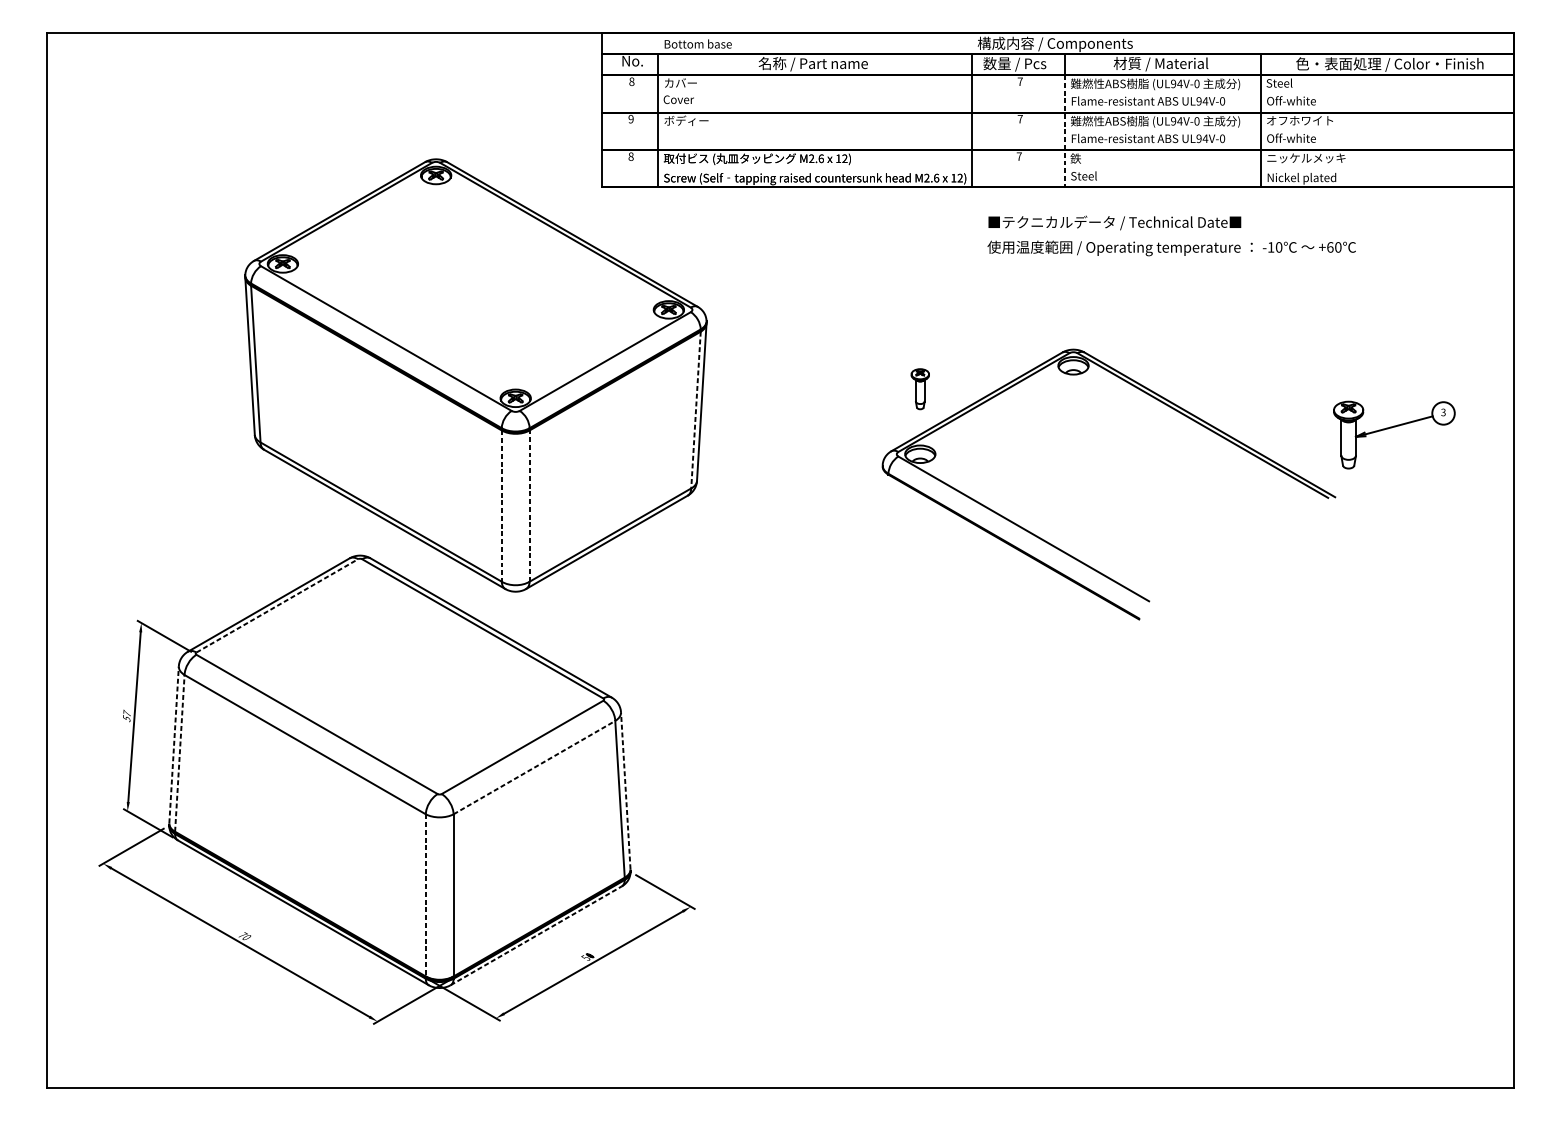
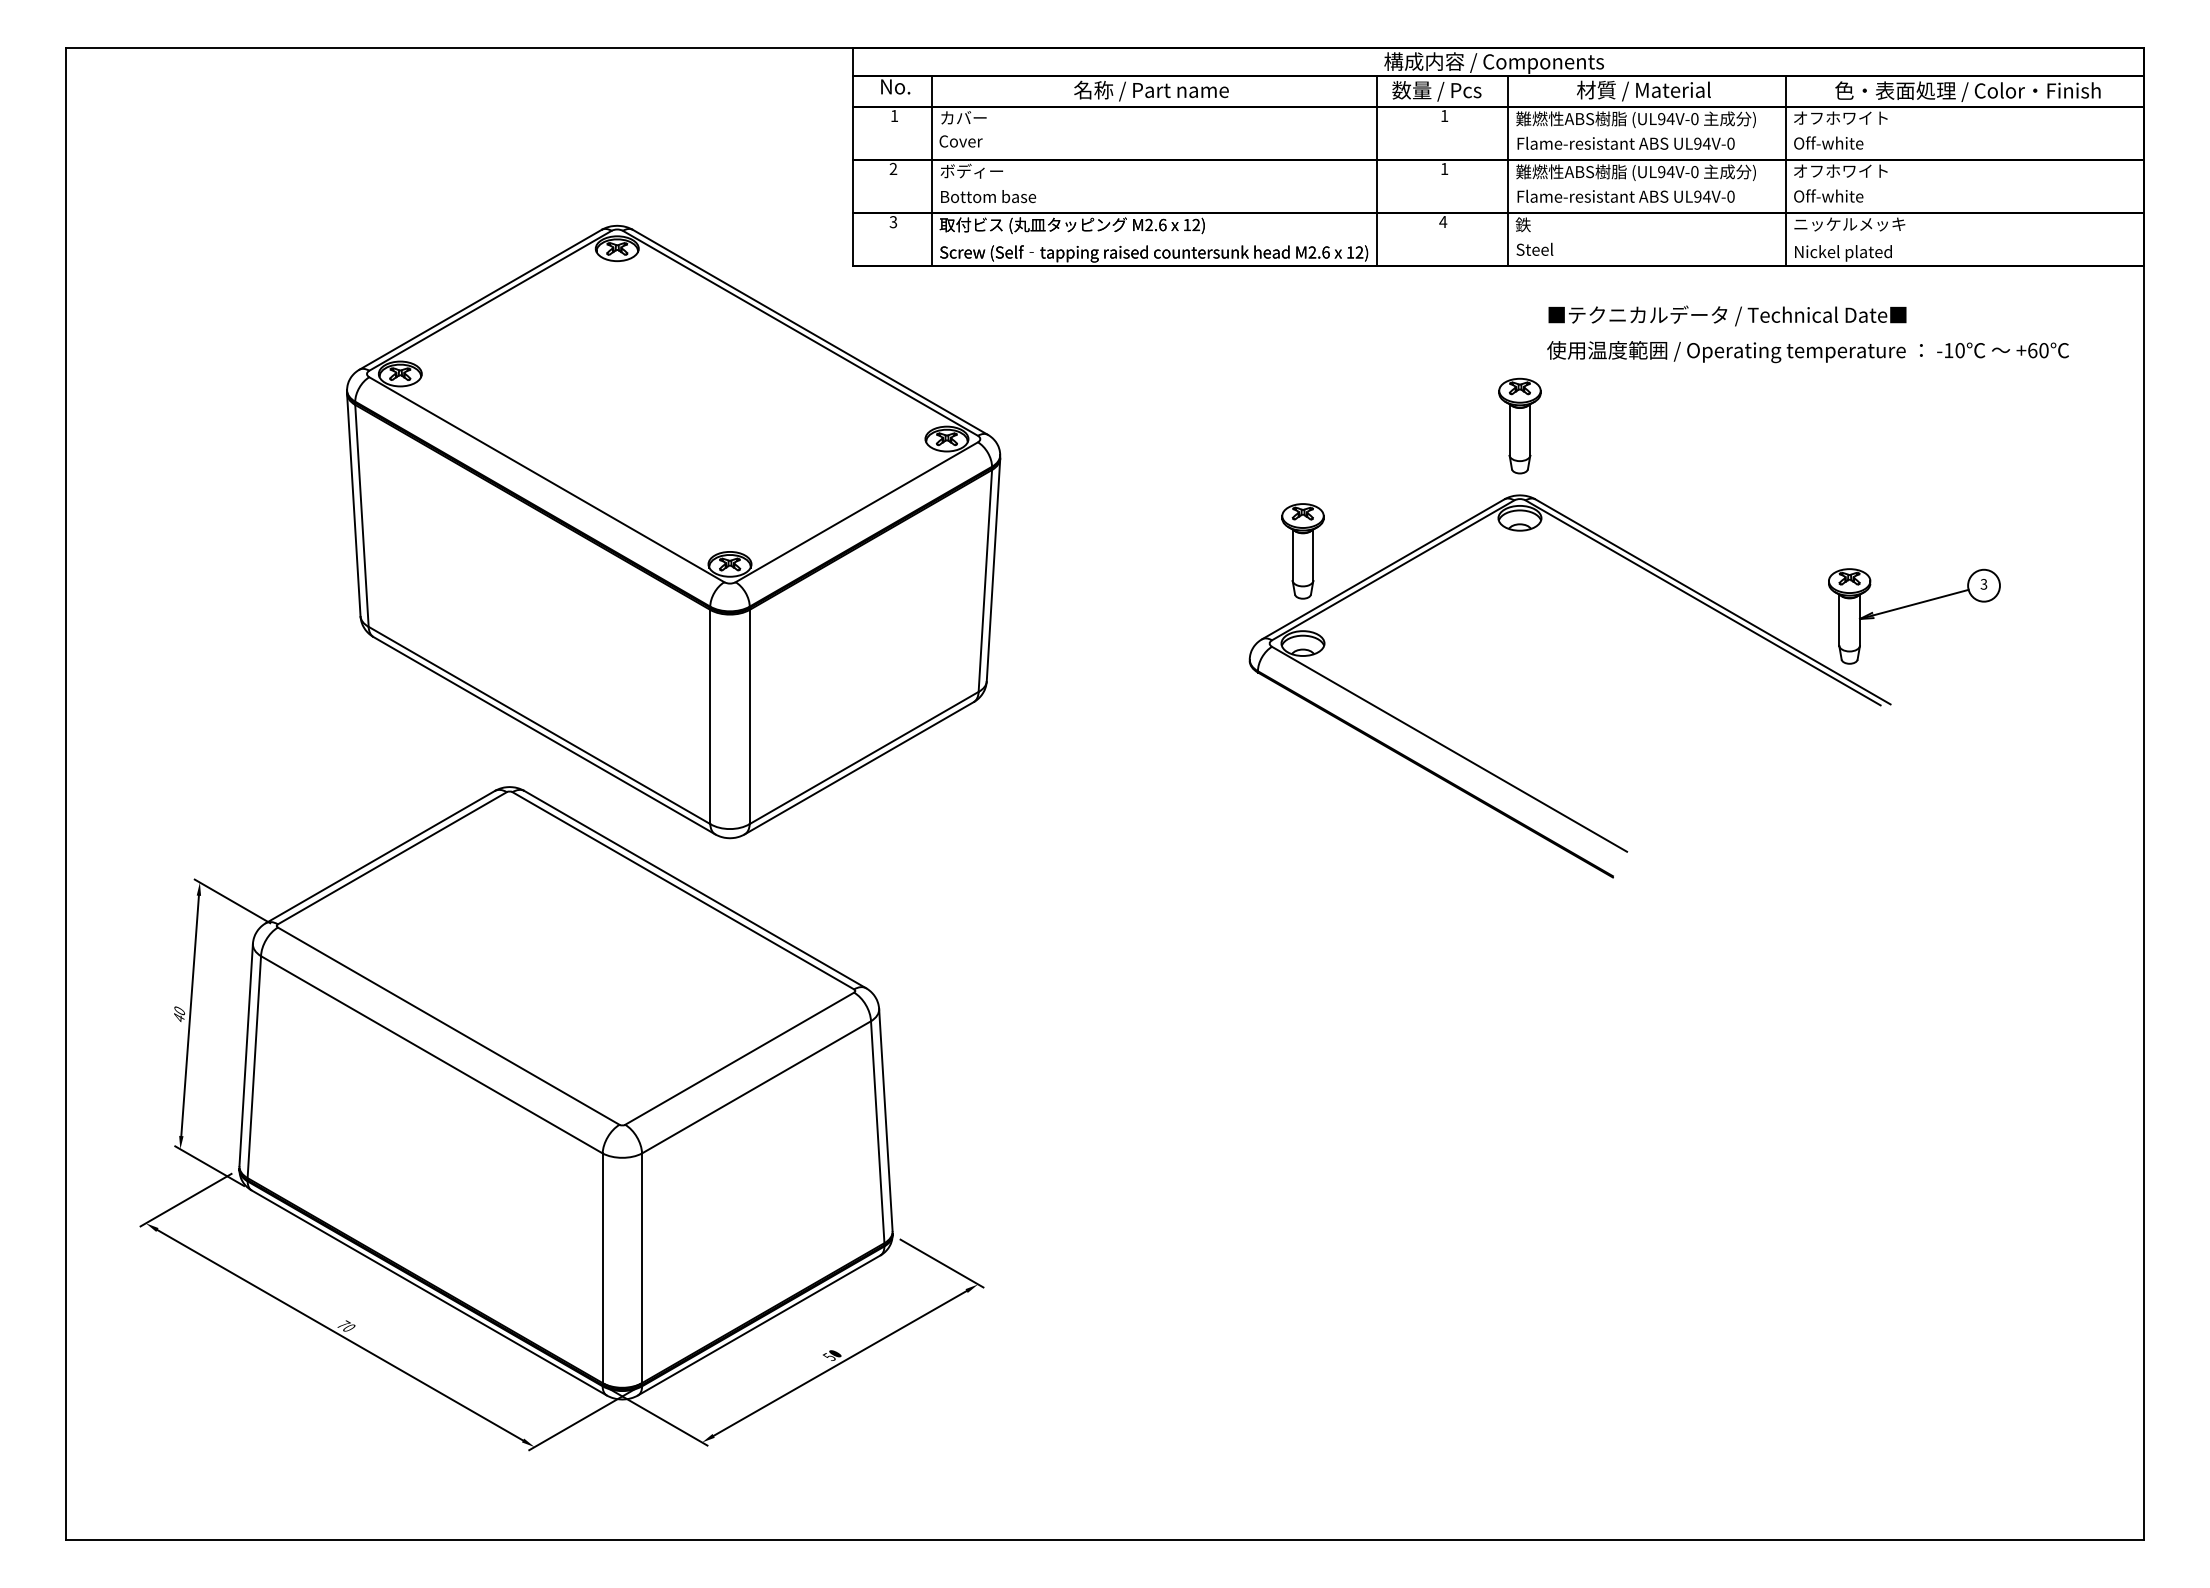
text: (698, 43) -> (988, 196), moved
text: (631, 81) -> (894, 115), 8 -> 1
text: (1020, 81) -> (1444, 115), 7 -> 1
text: (1299, 82) -> (1840, 117), Steel -> オフホワイト
text: (1020, 118) -> (1444, 168), 7 -> 1
text: (631, 119) -> (893, 169), 9 -> 2
line: (1065, 131) -> (1508, 186), dashed -> solid
text: (631, 156) -> (893, 221), 8 -> 3
text: (1019, 156) -> (1443, 221), 7 -> 4
text: (1171, 236) -> (1807, 334), moved
part: (1073, 300) -> (1519, 425), added
part: (919, 389) -> (1302, 551), size x1.67
line: (696, 410) -> (985, 581), dashed -> solid
part: (1392, 428) -> (1911, 606), moved
line: (529, 505) -> (749, 716), dashed -> solid
line: (501, 506) -> (710, 717), dashed -> solid
line: (277, 606) -> (392, 858), dashed -> solid
text: (127, 716) -> (179, 1014), 57 -> 40
line: (174, 744) -> (246, 1054), dashed -> solid
line: (179, 752) -> (254, 1066), dashed -> solid
line: (534, 767) -> (756, 1087), dashed -> solid
line: (625, 790) -> (885, 1119), dashed -> solid
line: (425, 895) -> (602, 1268), dashed -> solid
line: (536, 935) -> (759, 1325), dashed -> solid

